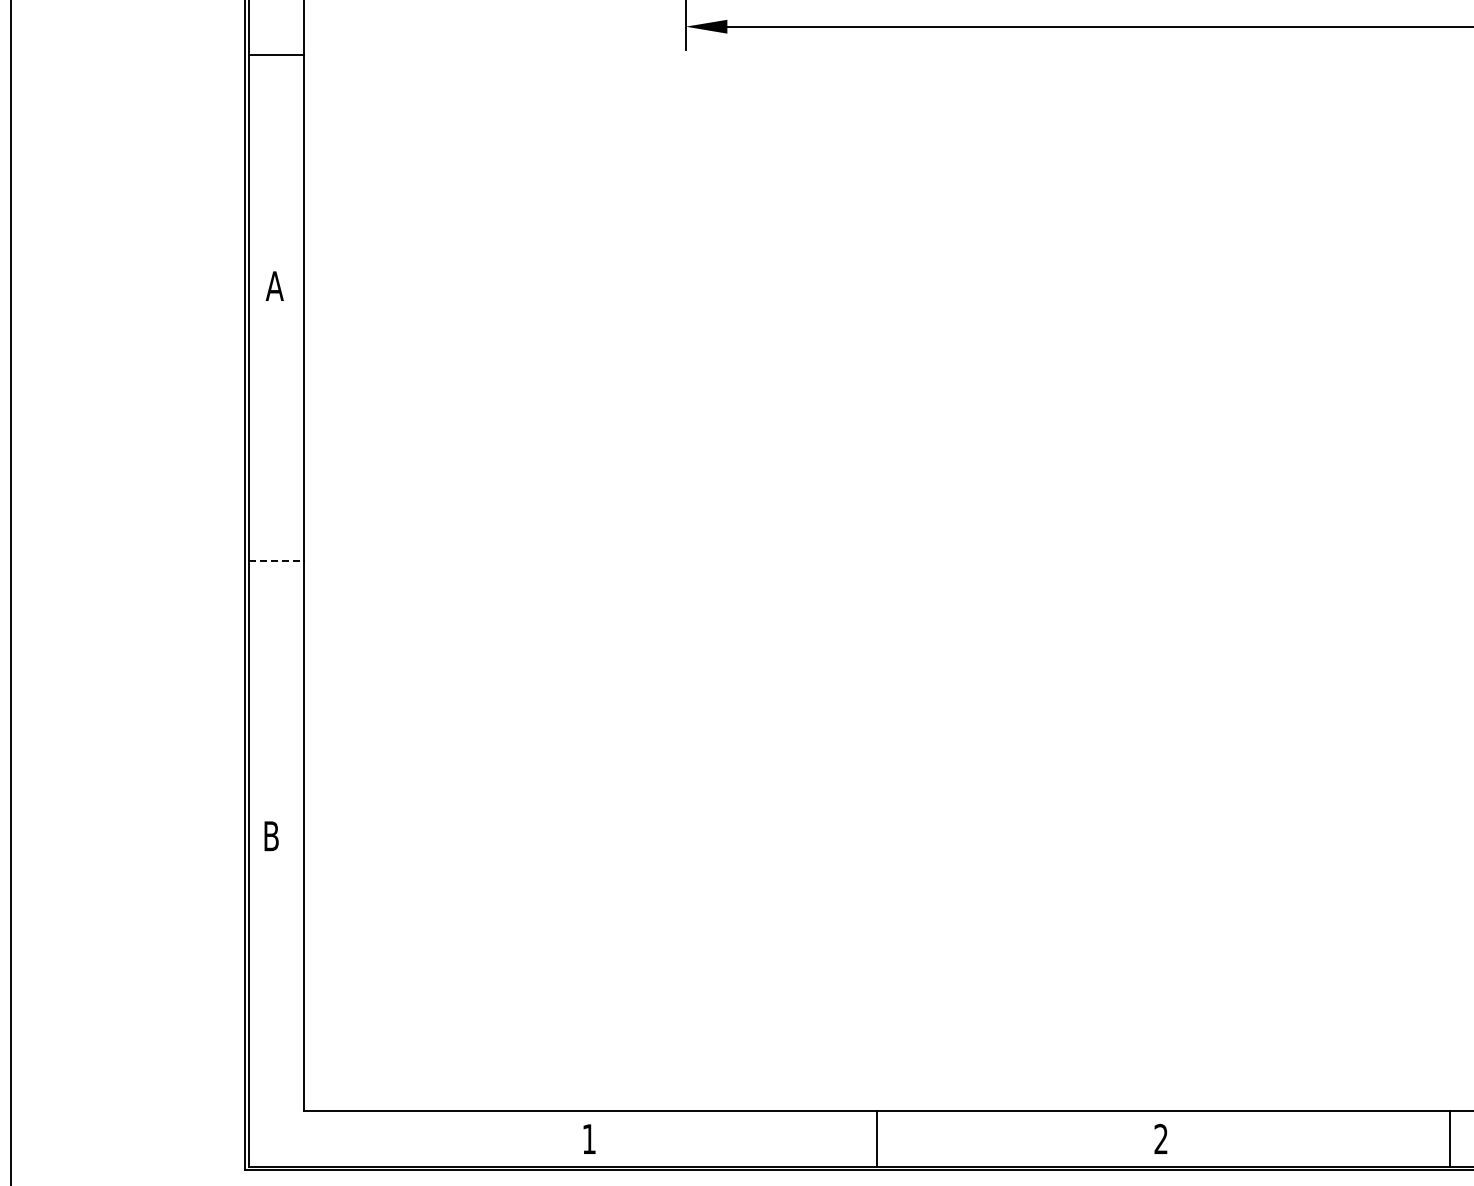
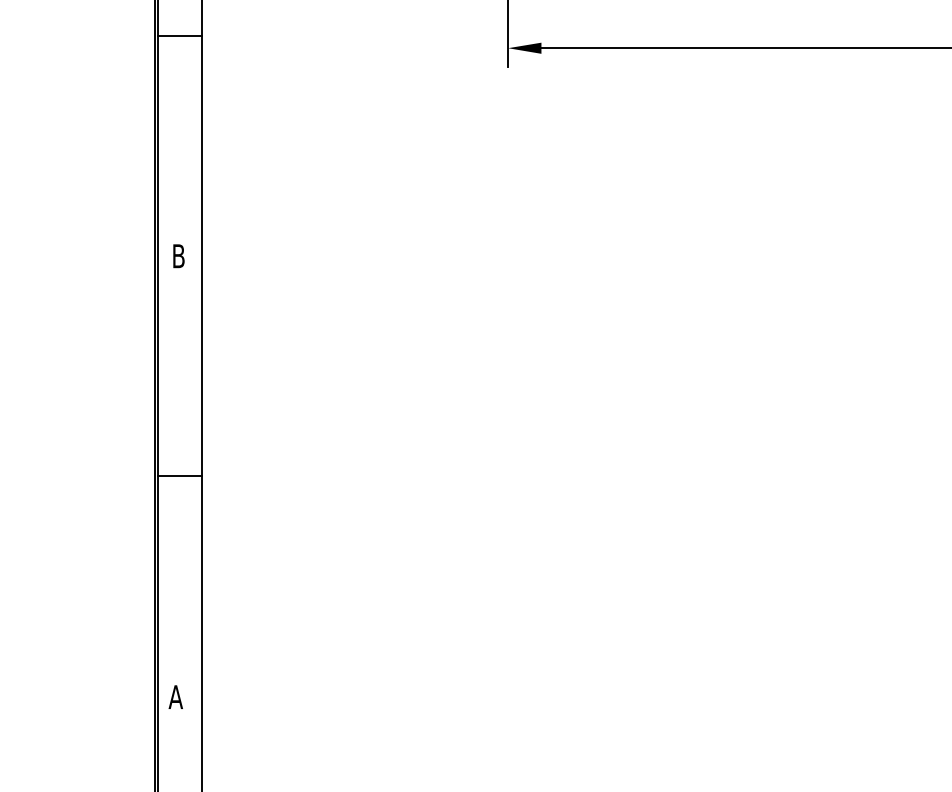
line: (276, 54) -> (180, 35), moved
text: (274, 285) -> (178, 255), A -> B
line: (276, 560) -> (180, 476), dashed -> solid
text: (271, 836) -> (176, 697), B -> A

